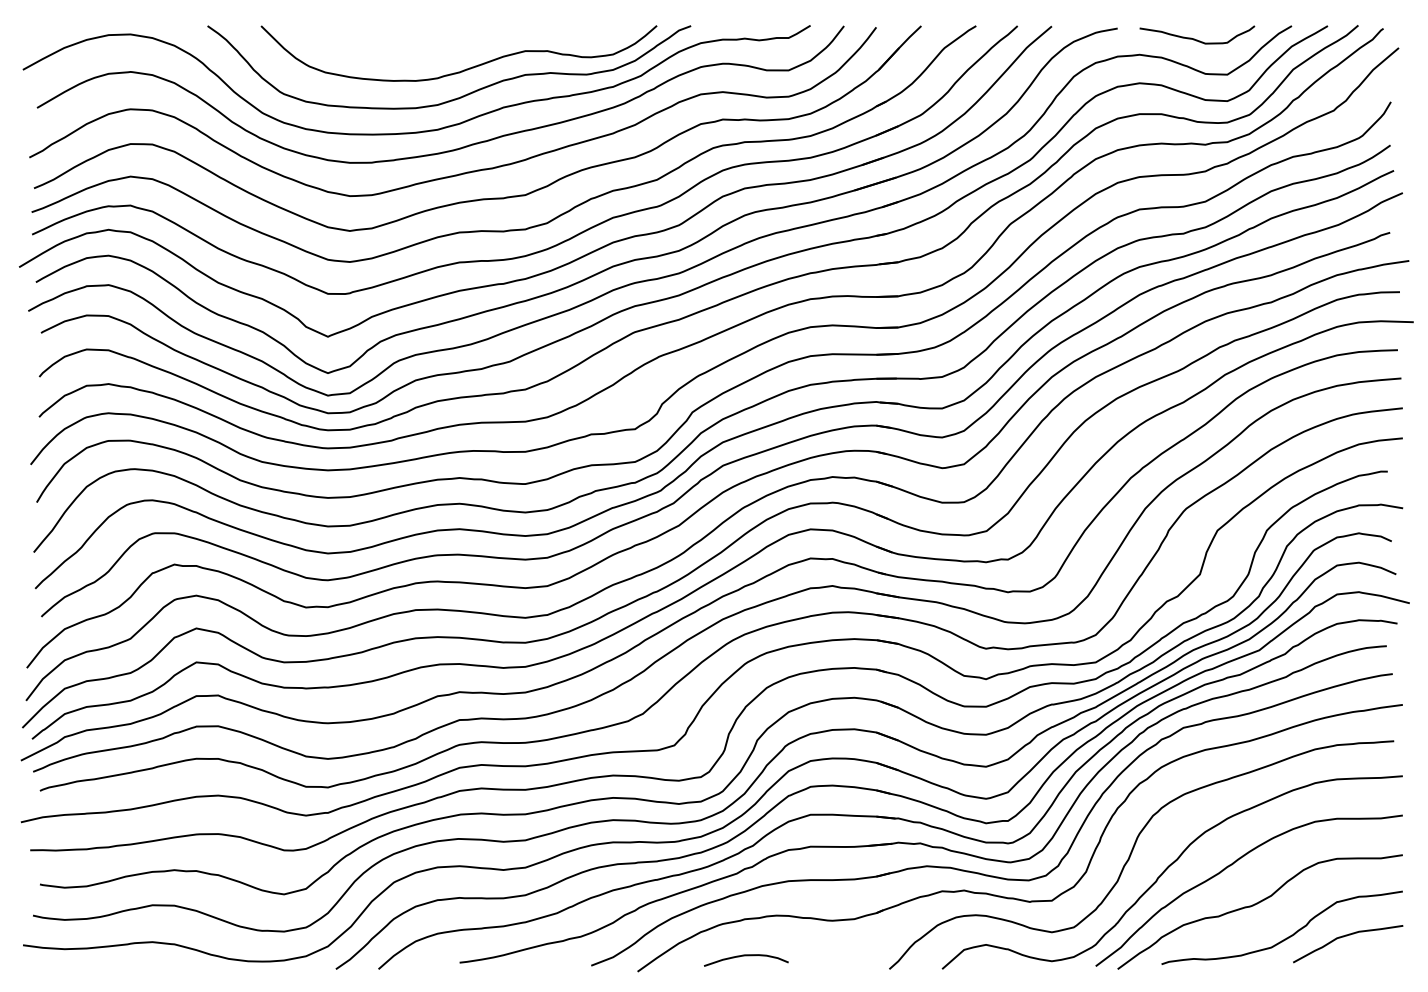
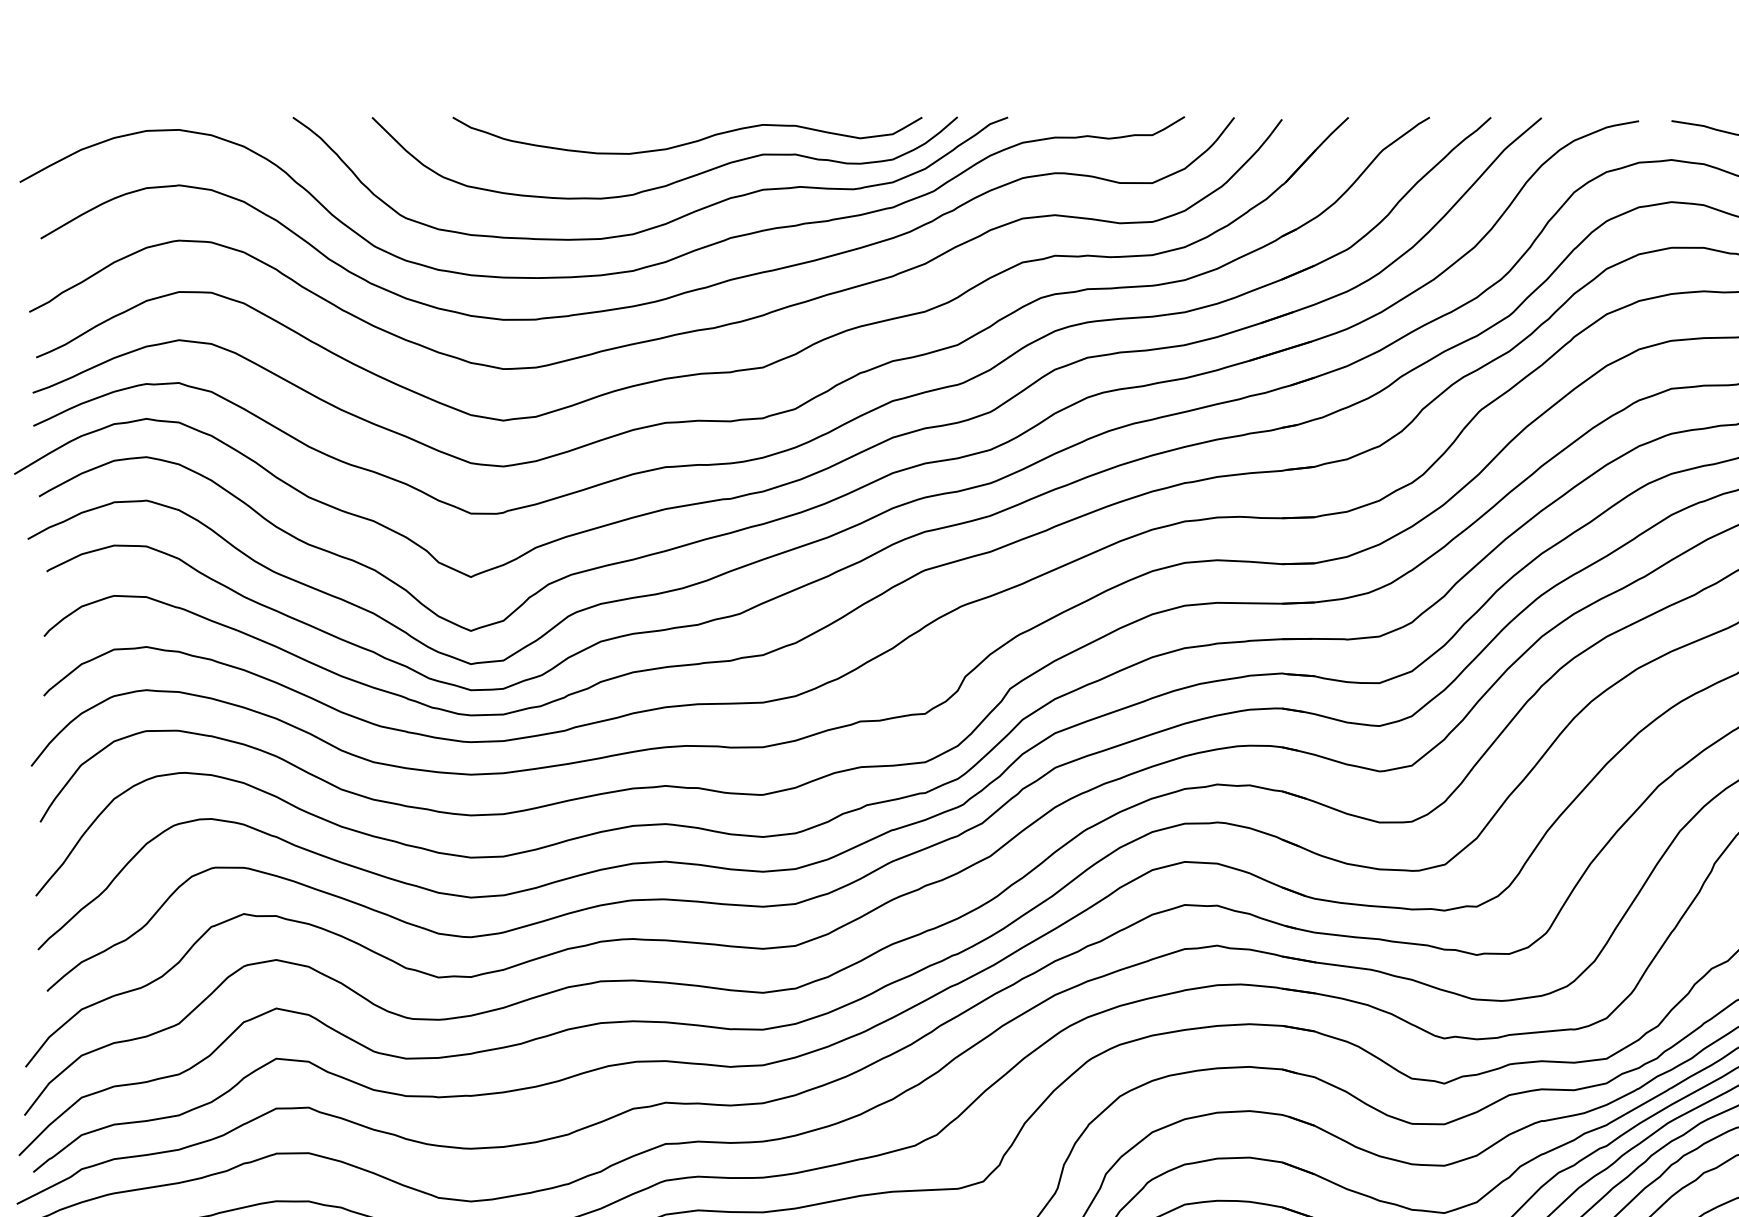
curve: (474, 42) -> (687, 141), added

